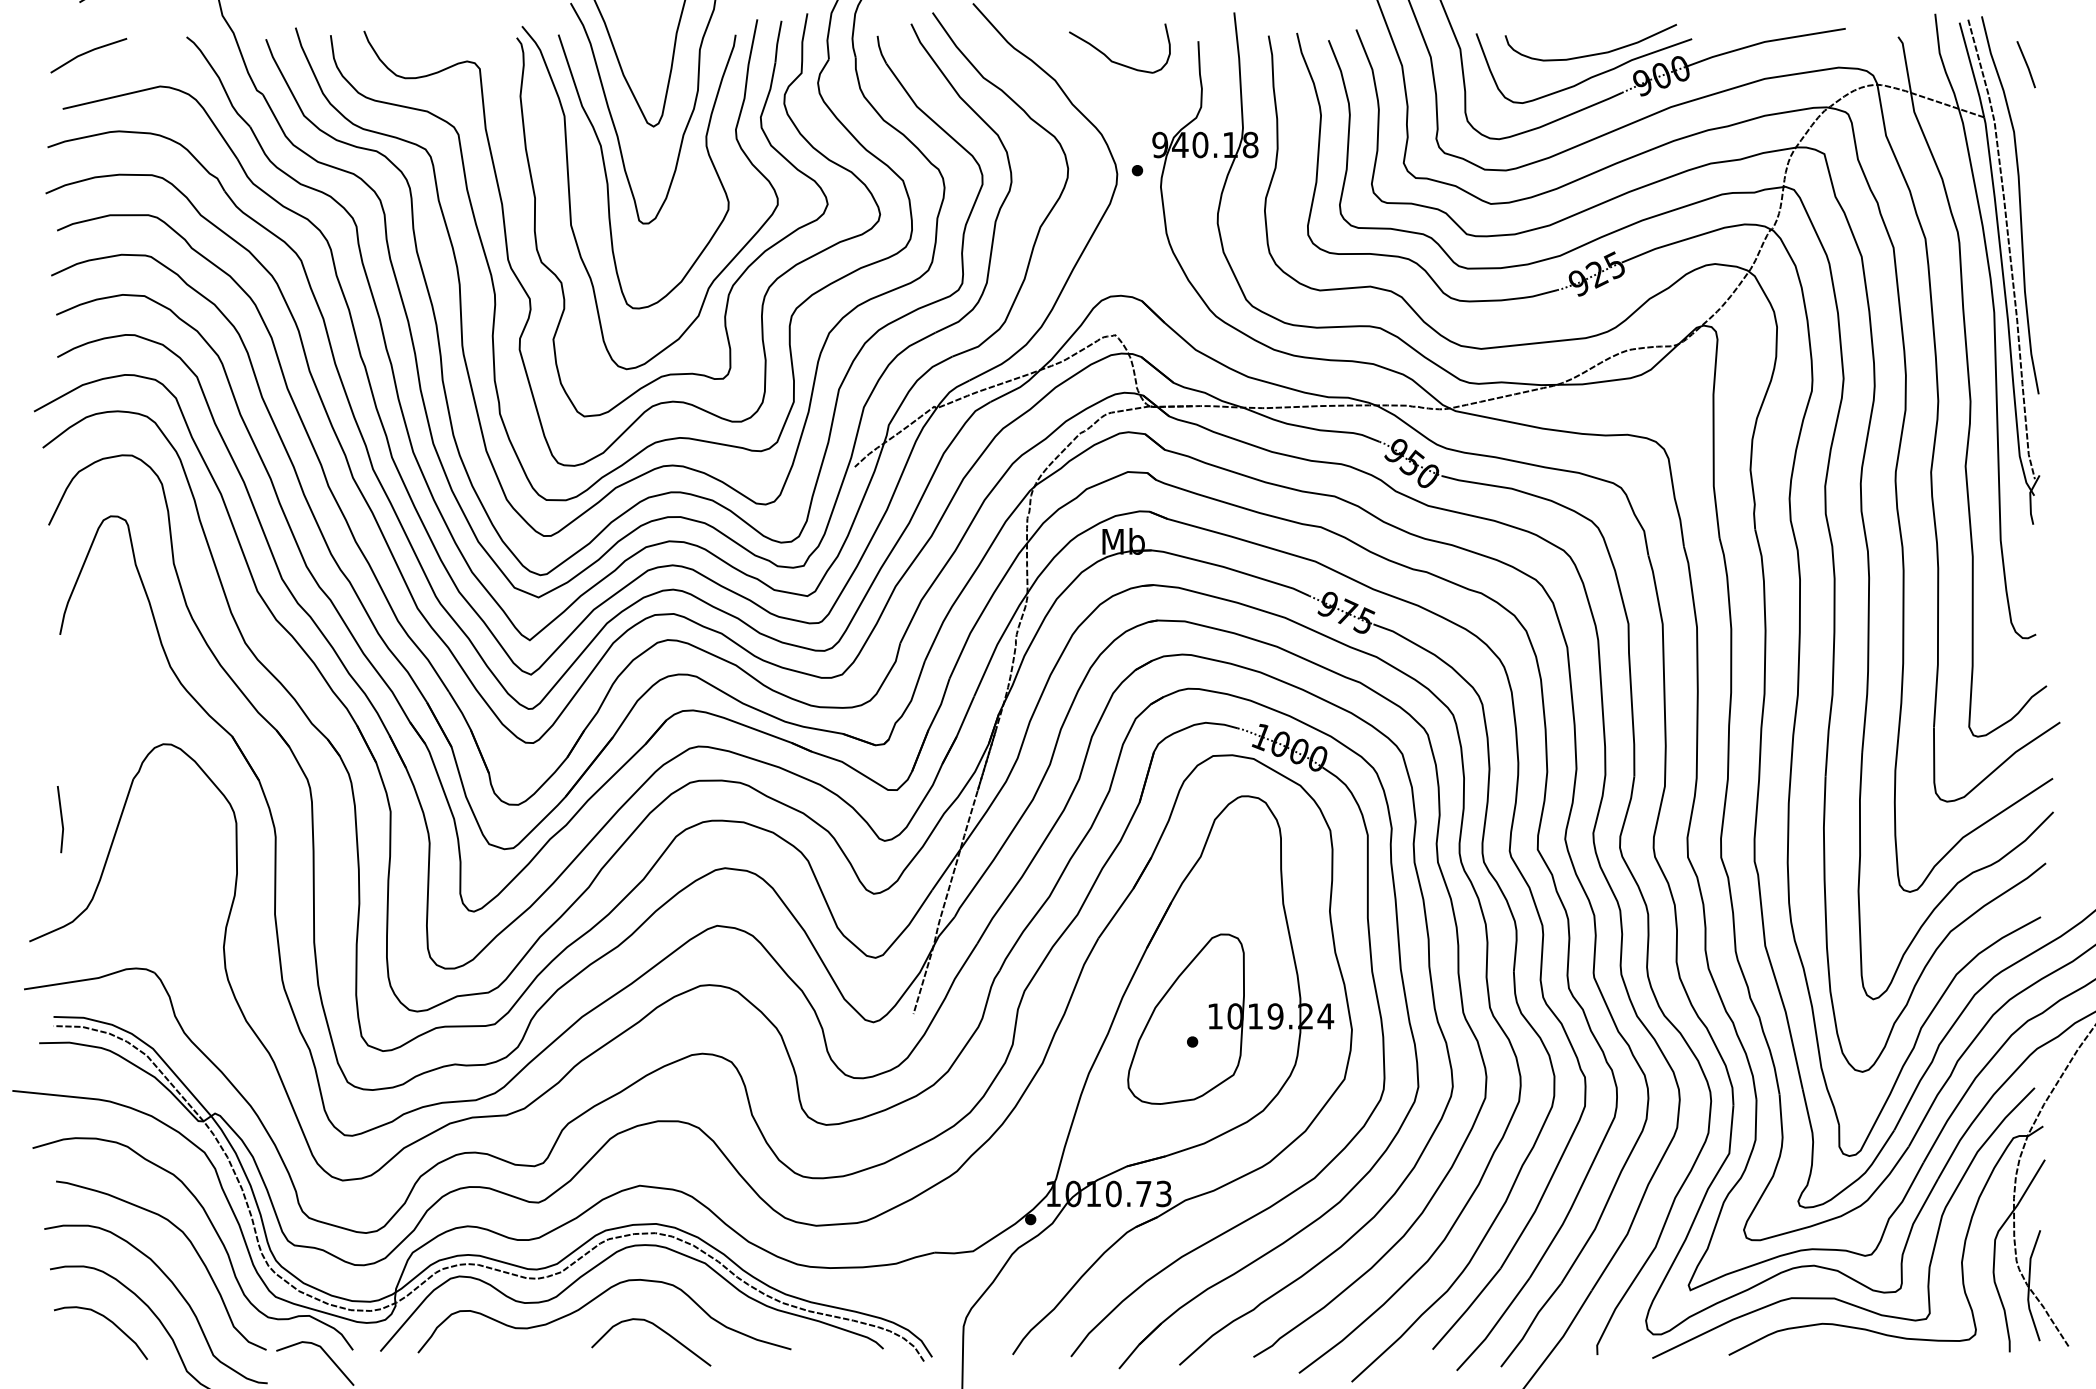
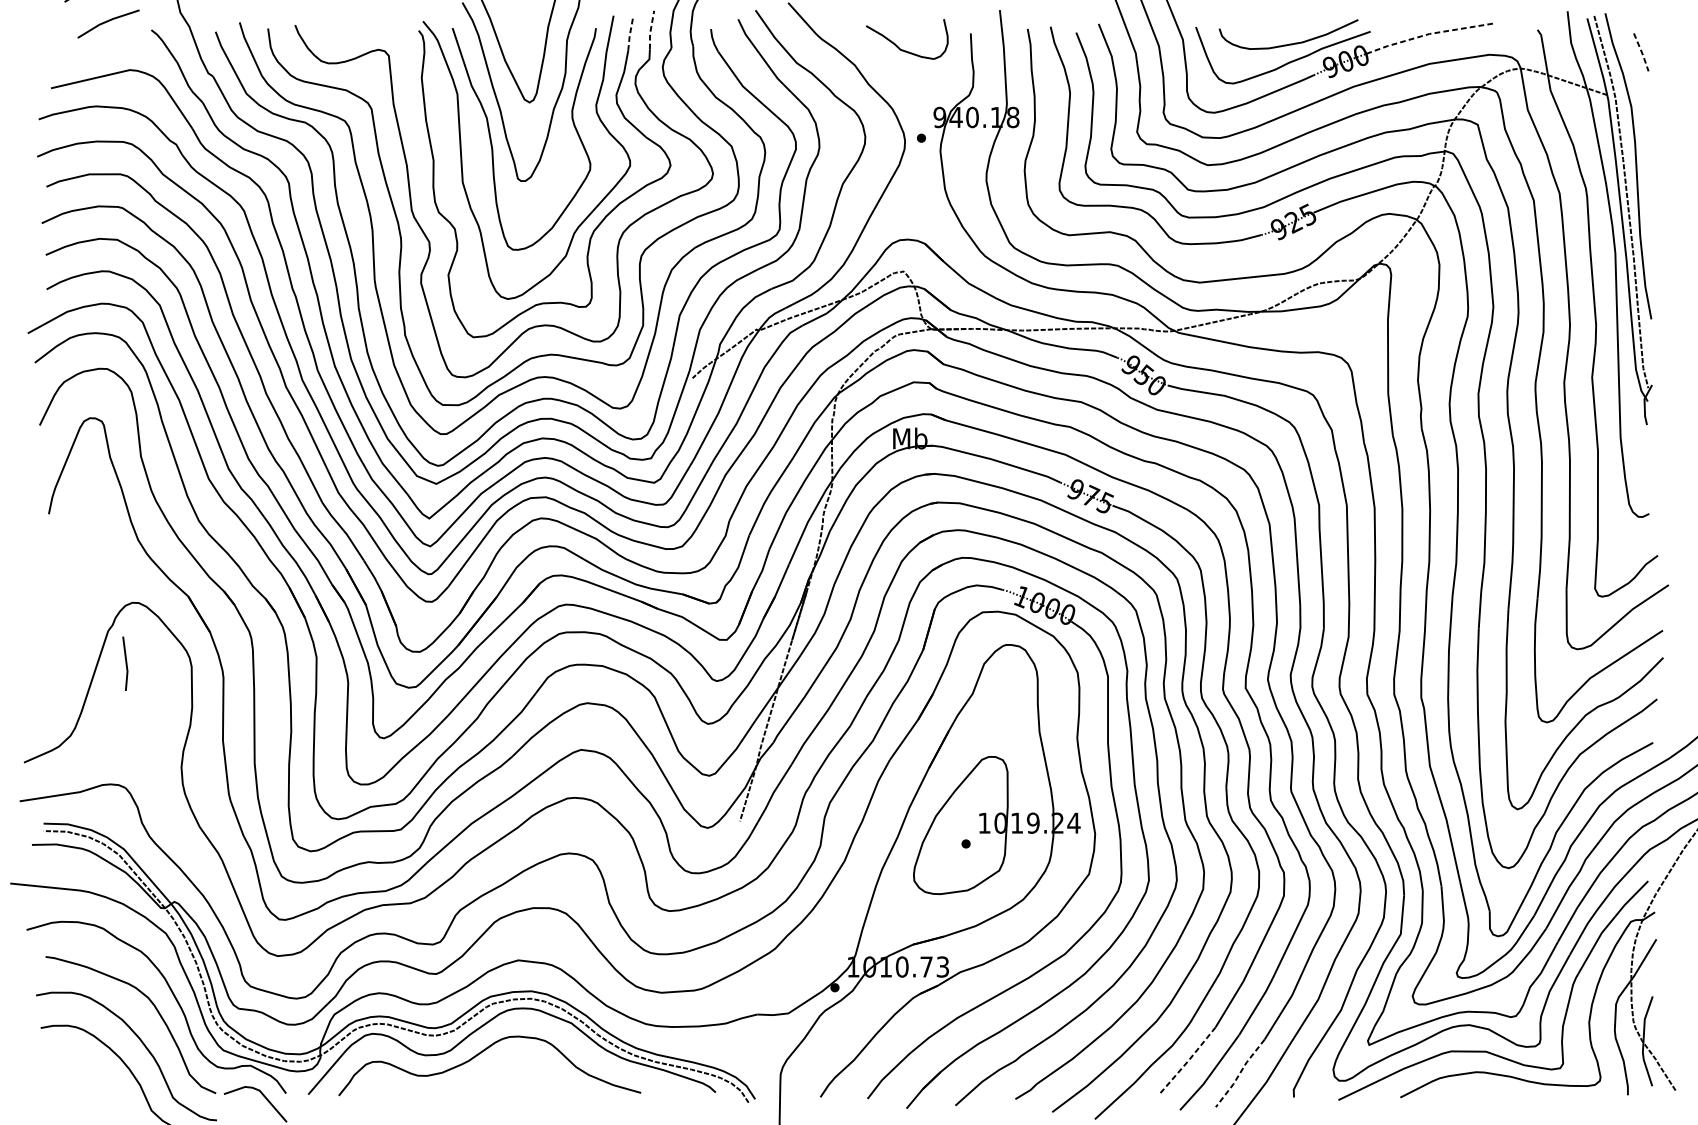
line: (803, 37) -> (650, 30), solid -> dashed
line: (1764, 41) -> (1429, 33), solid -> dashed
line: (777, 42) -> (629, 34), solid -> dashed
line: (87, 53) -> (107, 22), moved
line: (2027, 64) -> (1642, 52), solid -> dashed
line: (61, 819) -> (126, 663), moved
line: (1467, 1310) -> (1188, 1061), solid -> dashed
curve: (110, 1322) -> (89, 1071), removed
line: (1530, 1325) -> (1239, 1073), solid -> dashed
curve: (659, 1329) -> (534, 1076), removed

